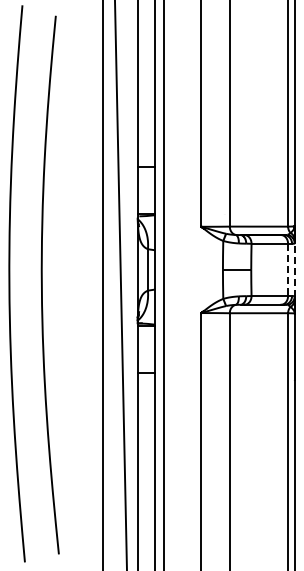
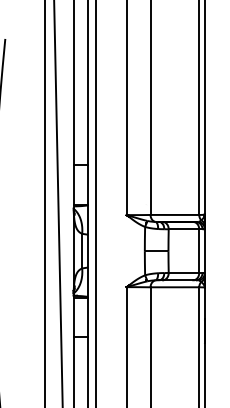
line: (294, 269) -> (204, 250), dashed -> solid
line: (288, 270) -> (199, 251), dashed -> solid

